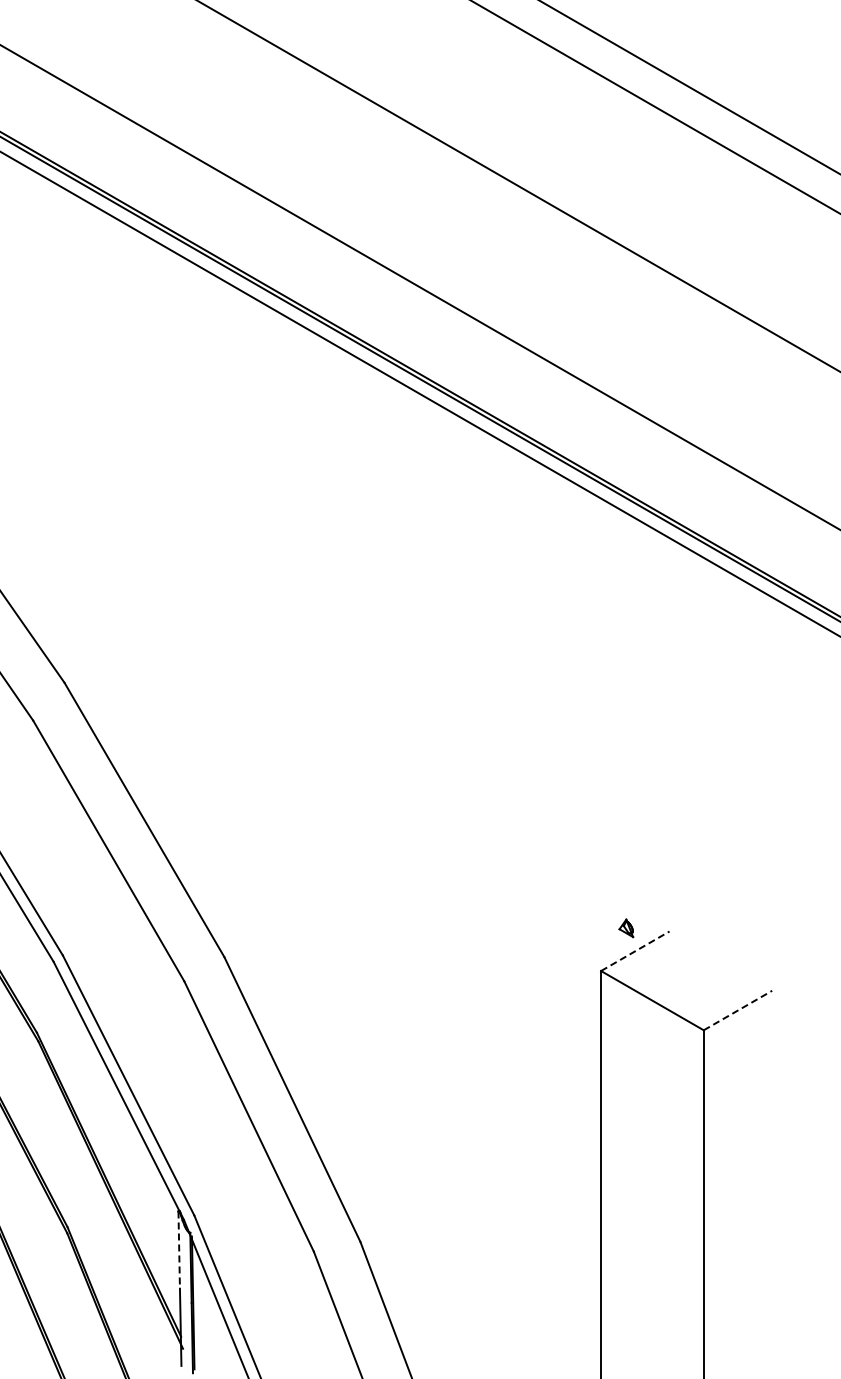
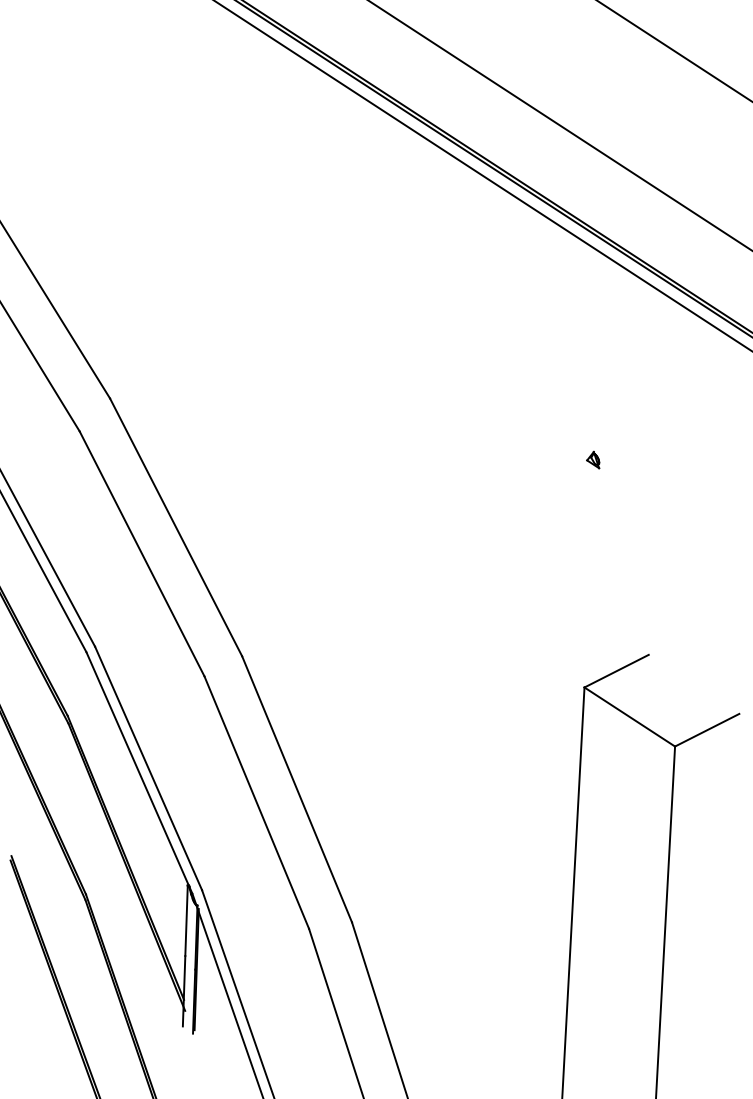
part: (626, 928) -> (593, 460), moved
line: (635, 951) -> (616, 671), dashed -> solid
line: (737, 1010) -> (706, 730), dashed -> solid
line: (179, 1250) -> (186, 921), dashed -> solid

